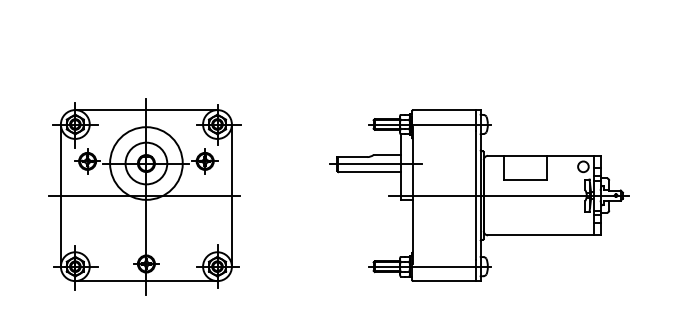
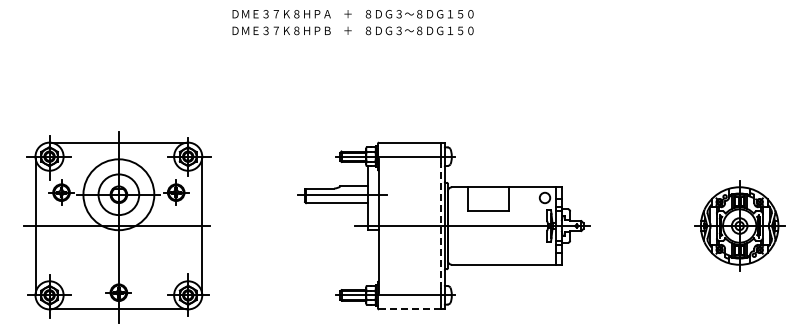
line: (476, 196) -> (440, 226), solid -> dashed
line: (444, 281) -> (409, 309), solid -> dashed

